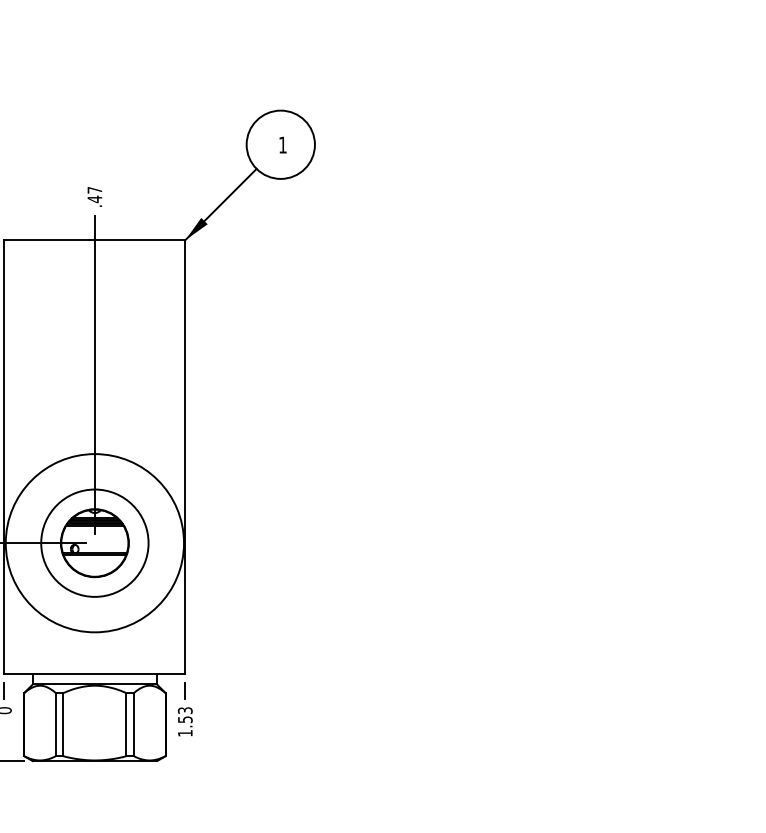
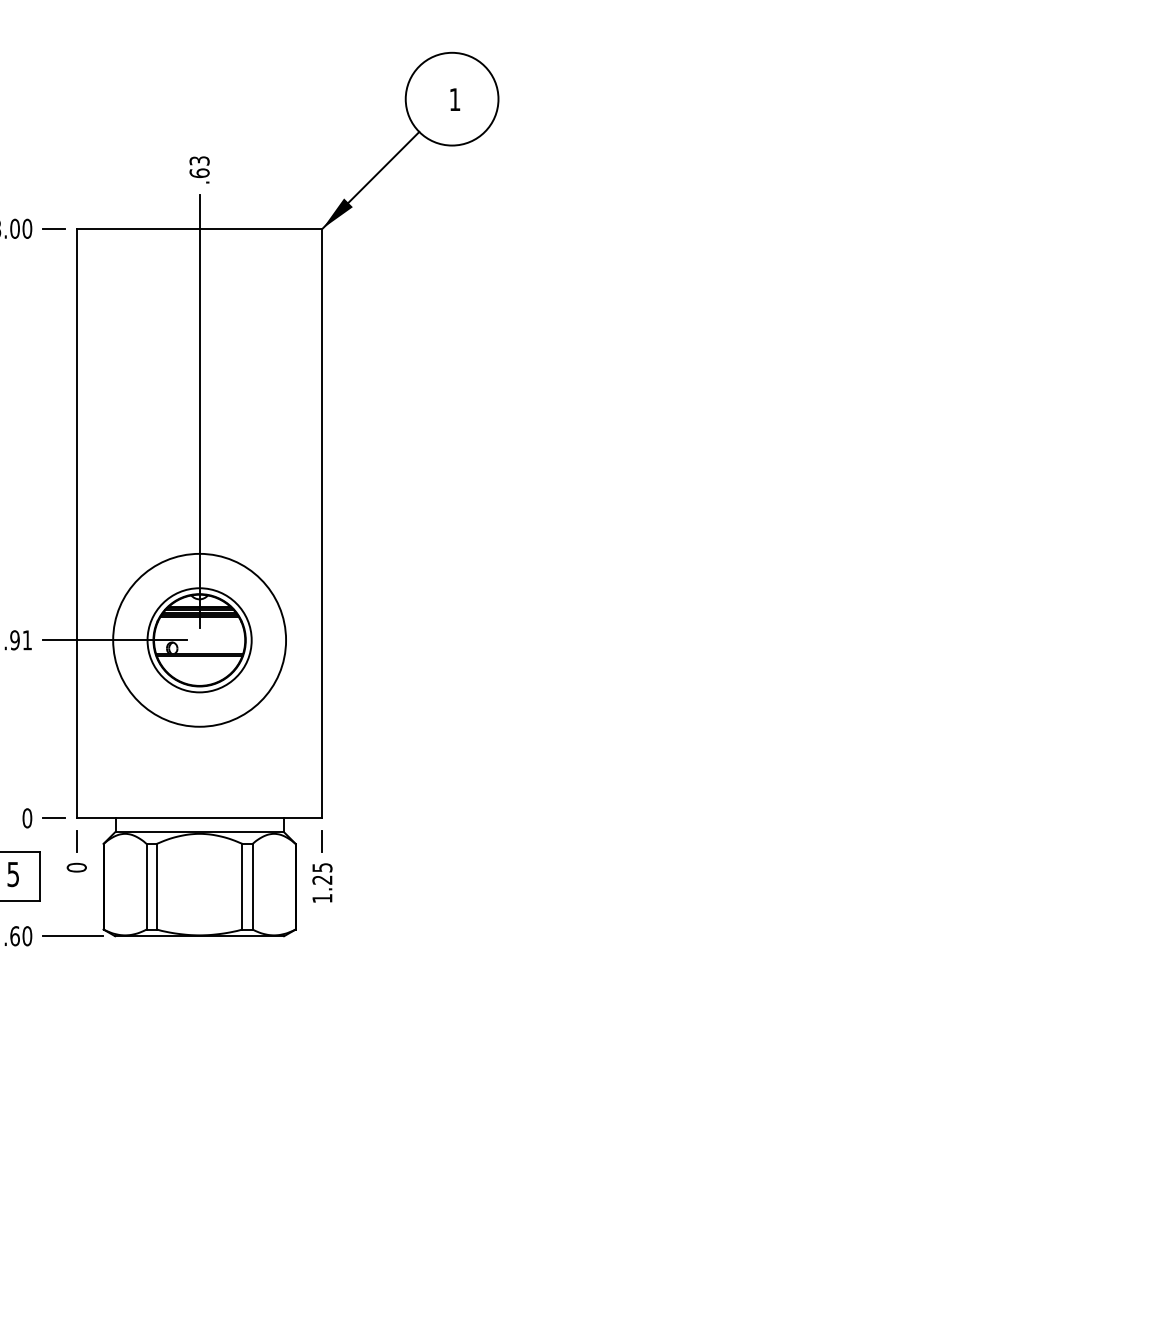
text: (94, 195) -> (199, 167), .47 -> .63
circle: (94, 542) -> (199, 639), size x0.71
circle: (94, 543) -> (199, 640), size x0.71
text: (185, 714) -> (322, 873), 1.53 -> 1.25

